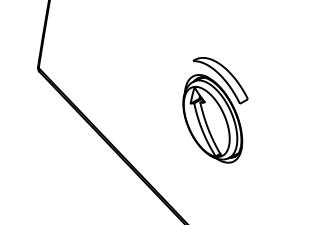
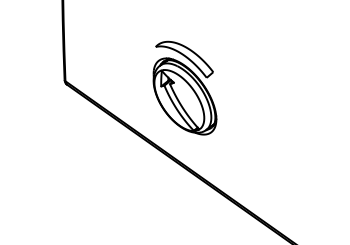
part: (214, 109) -> (184, 87), moved

